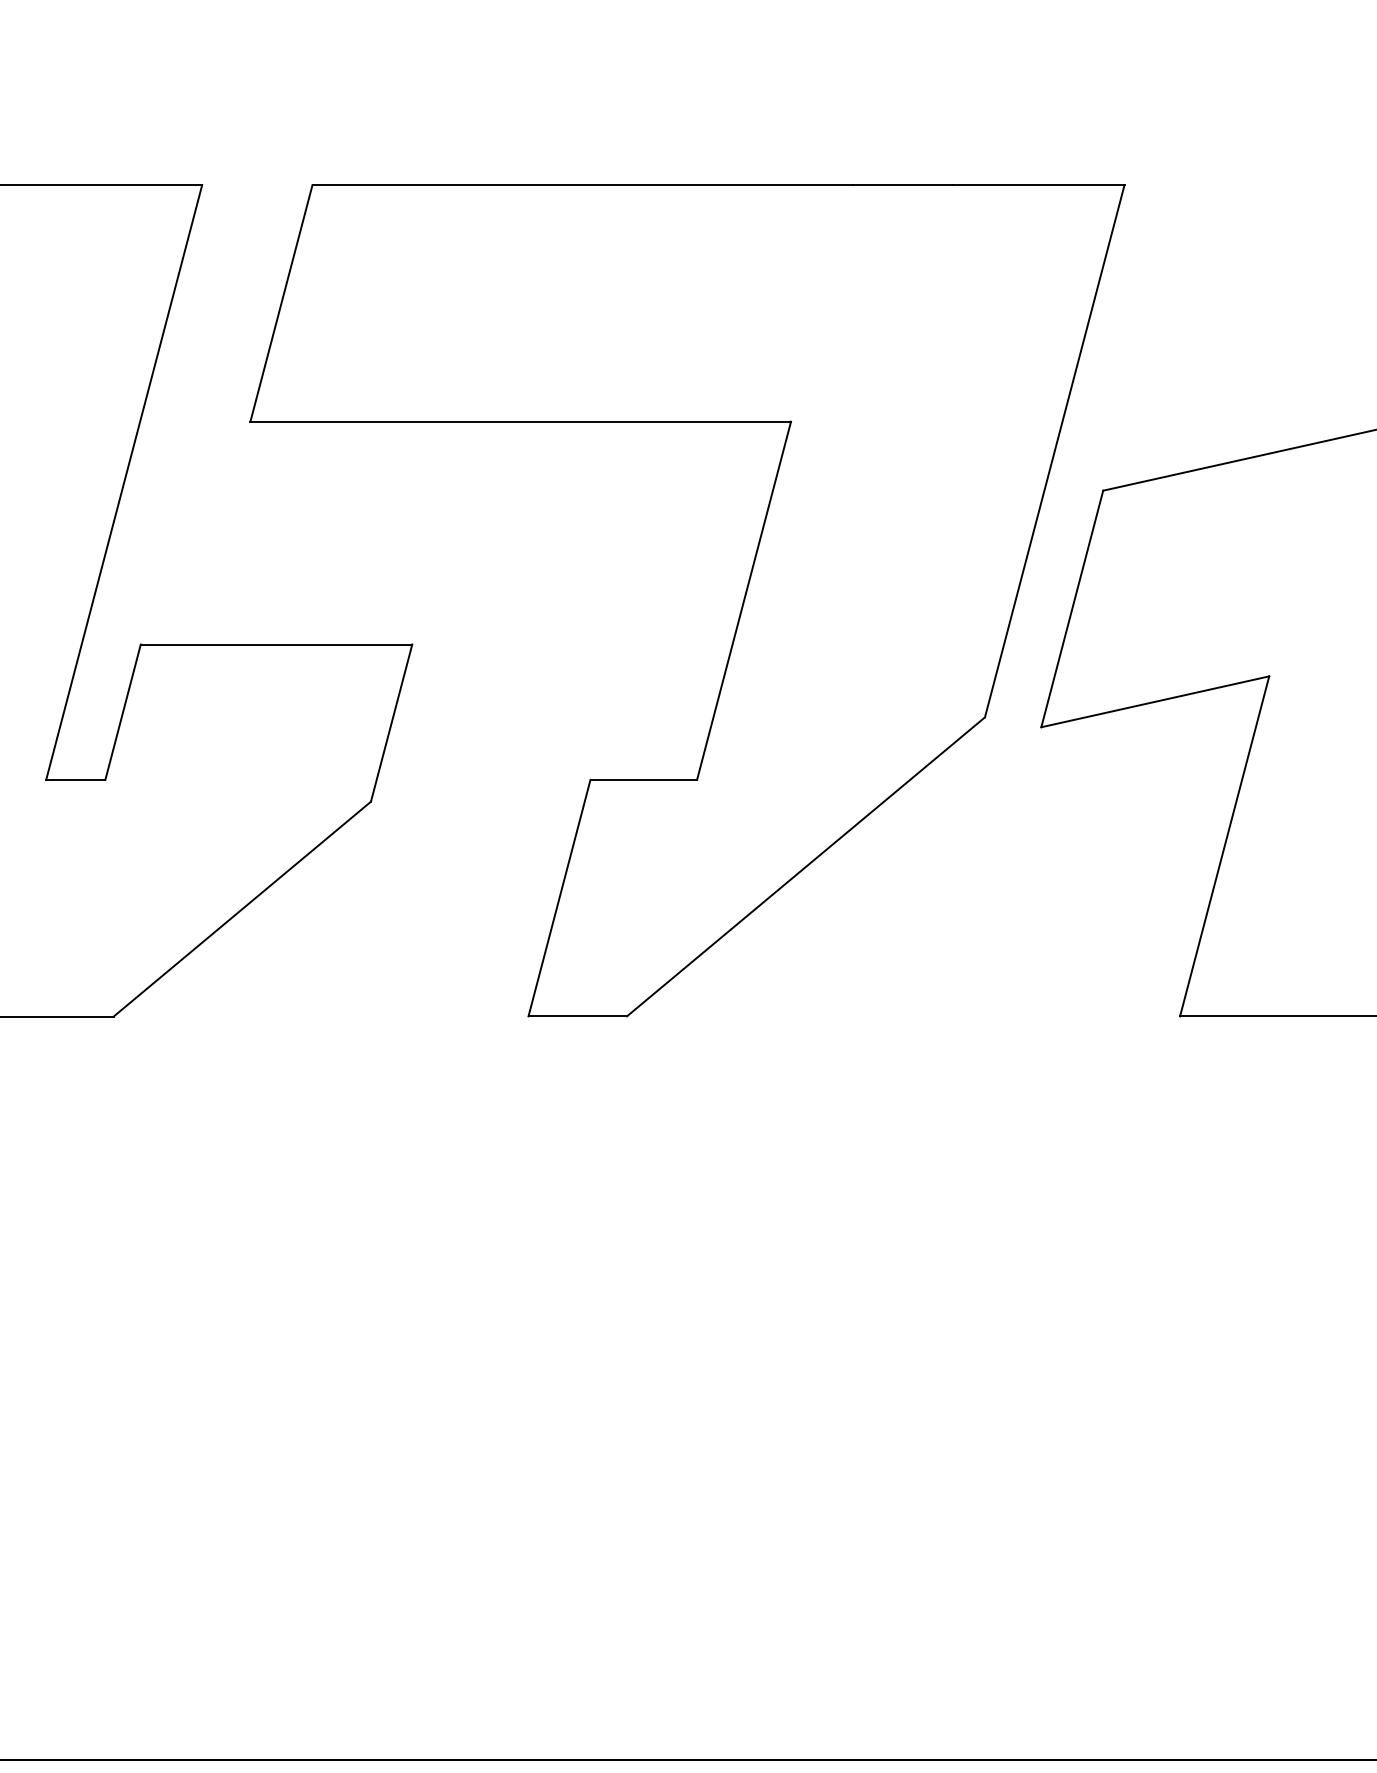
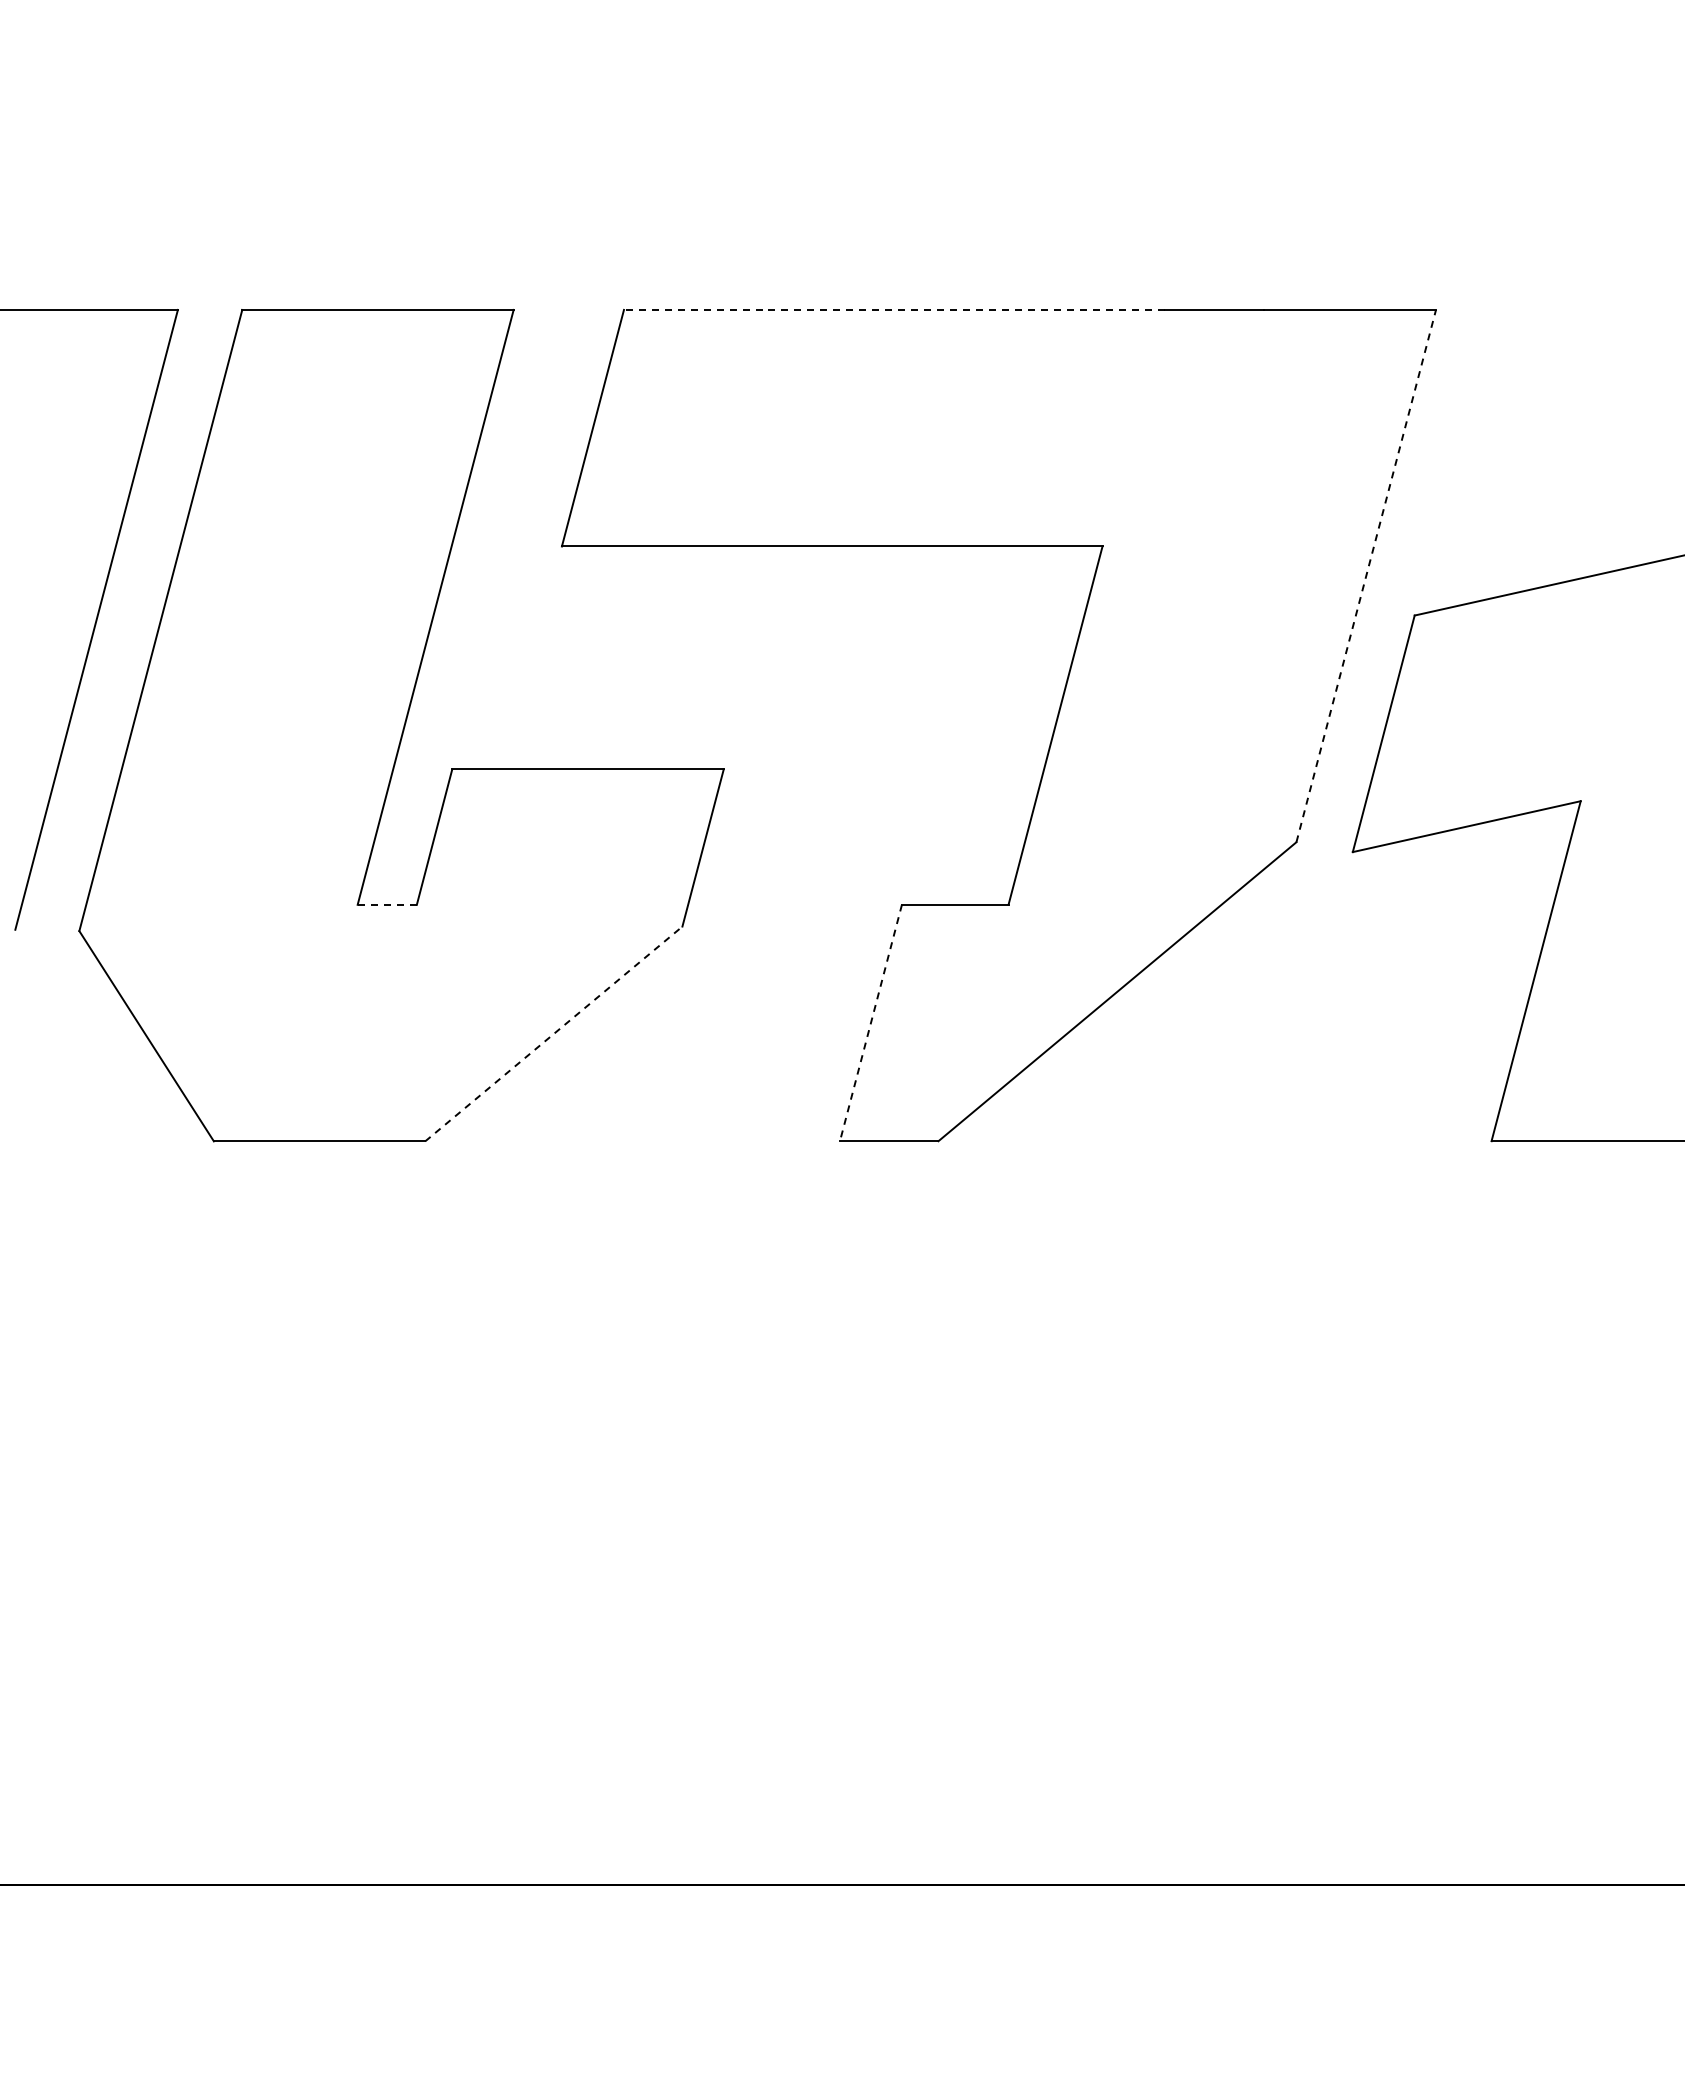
line: (582, 184) -> (893, 309), solid -> dashed
line: (1055, 450) -> (1366, 575), solid -> dashed
line: (76, 779) -> (387, 904), solid -> dashed
line: (559, 898) -> (870, 1023), solid -> dashed
line: (242, 908) -> (553, 1033), solid -> dashed

